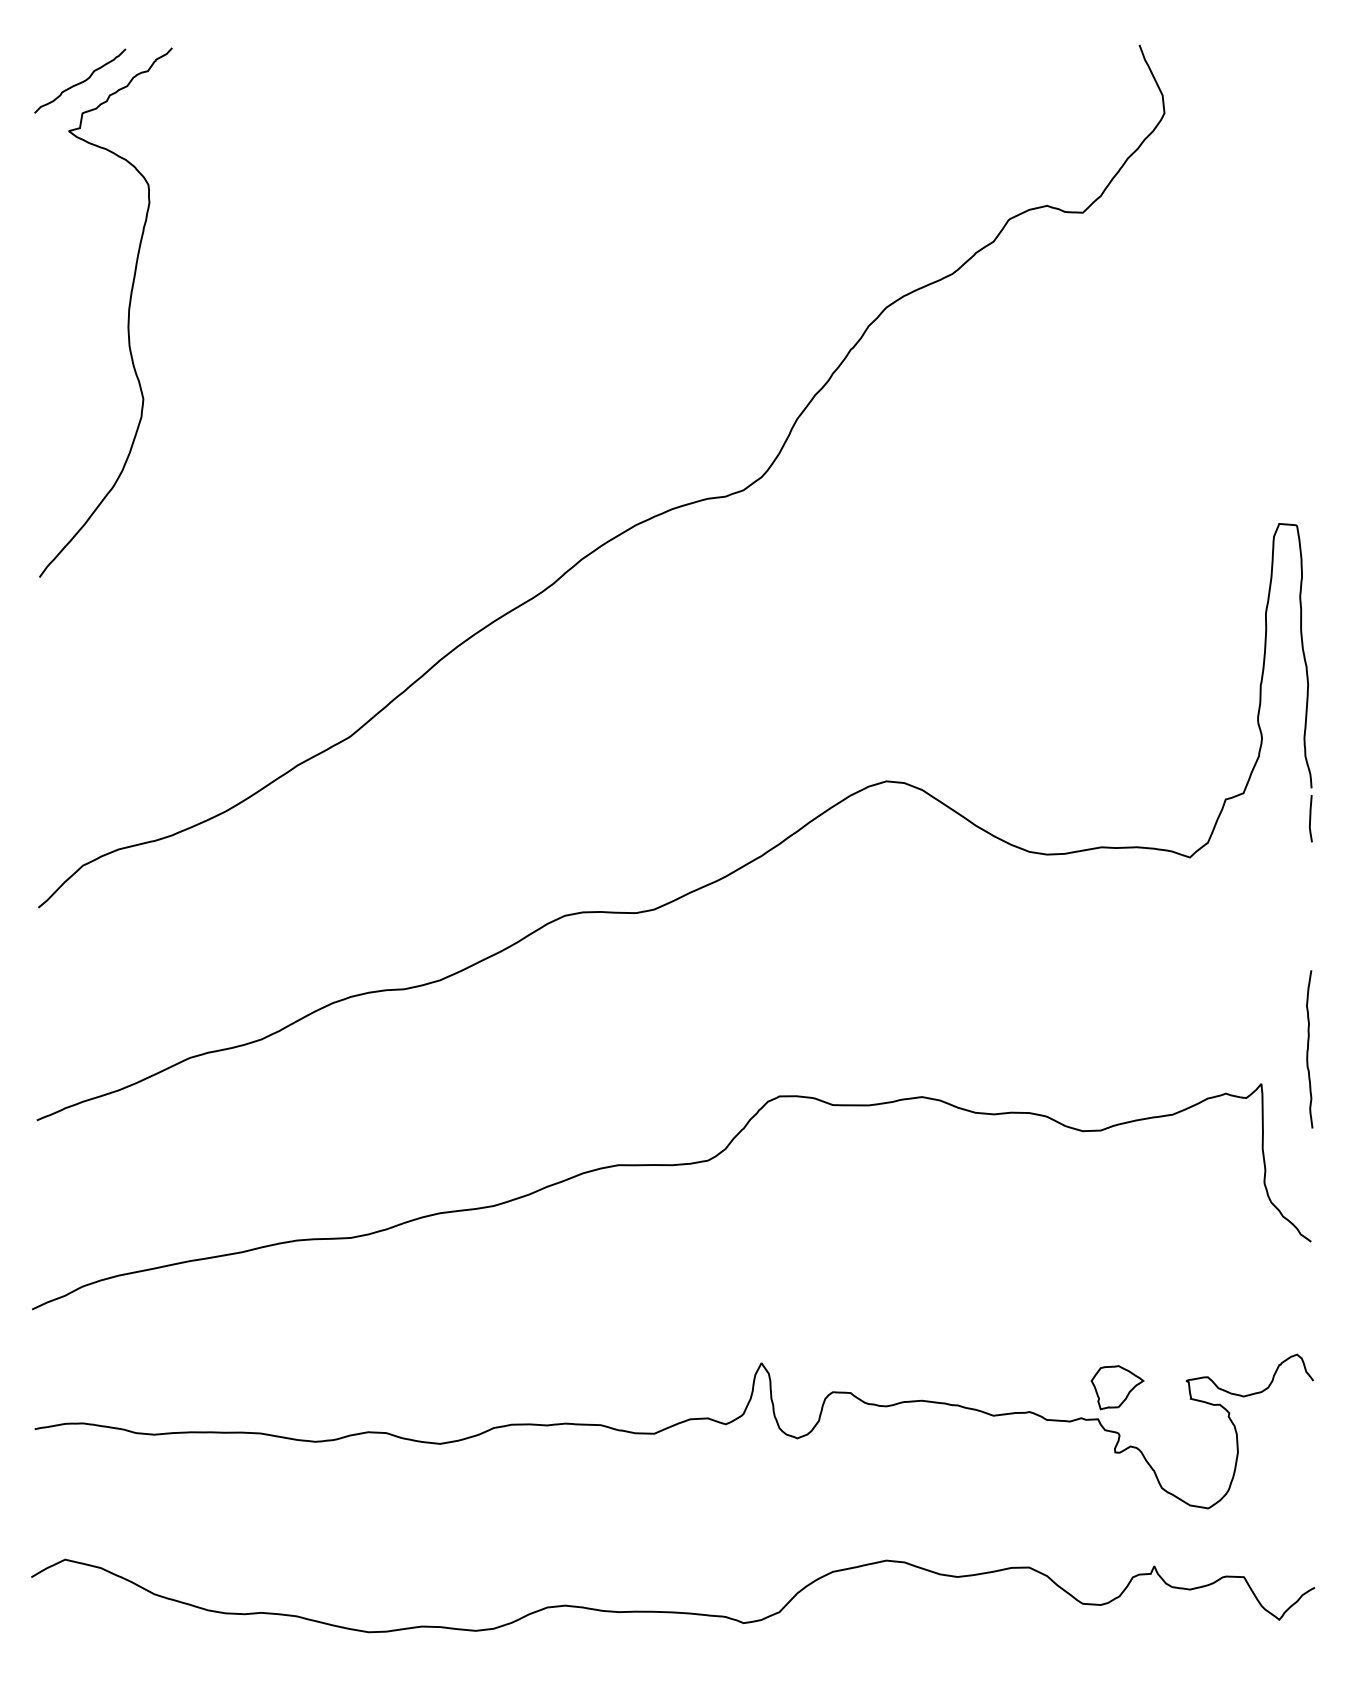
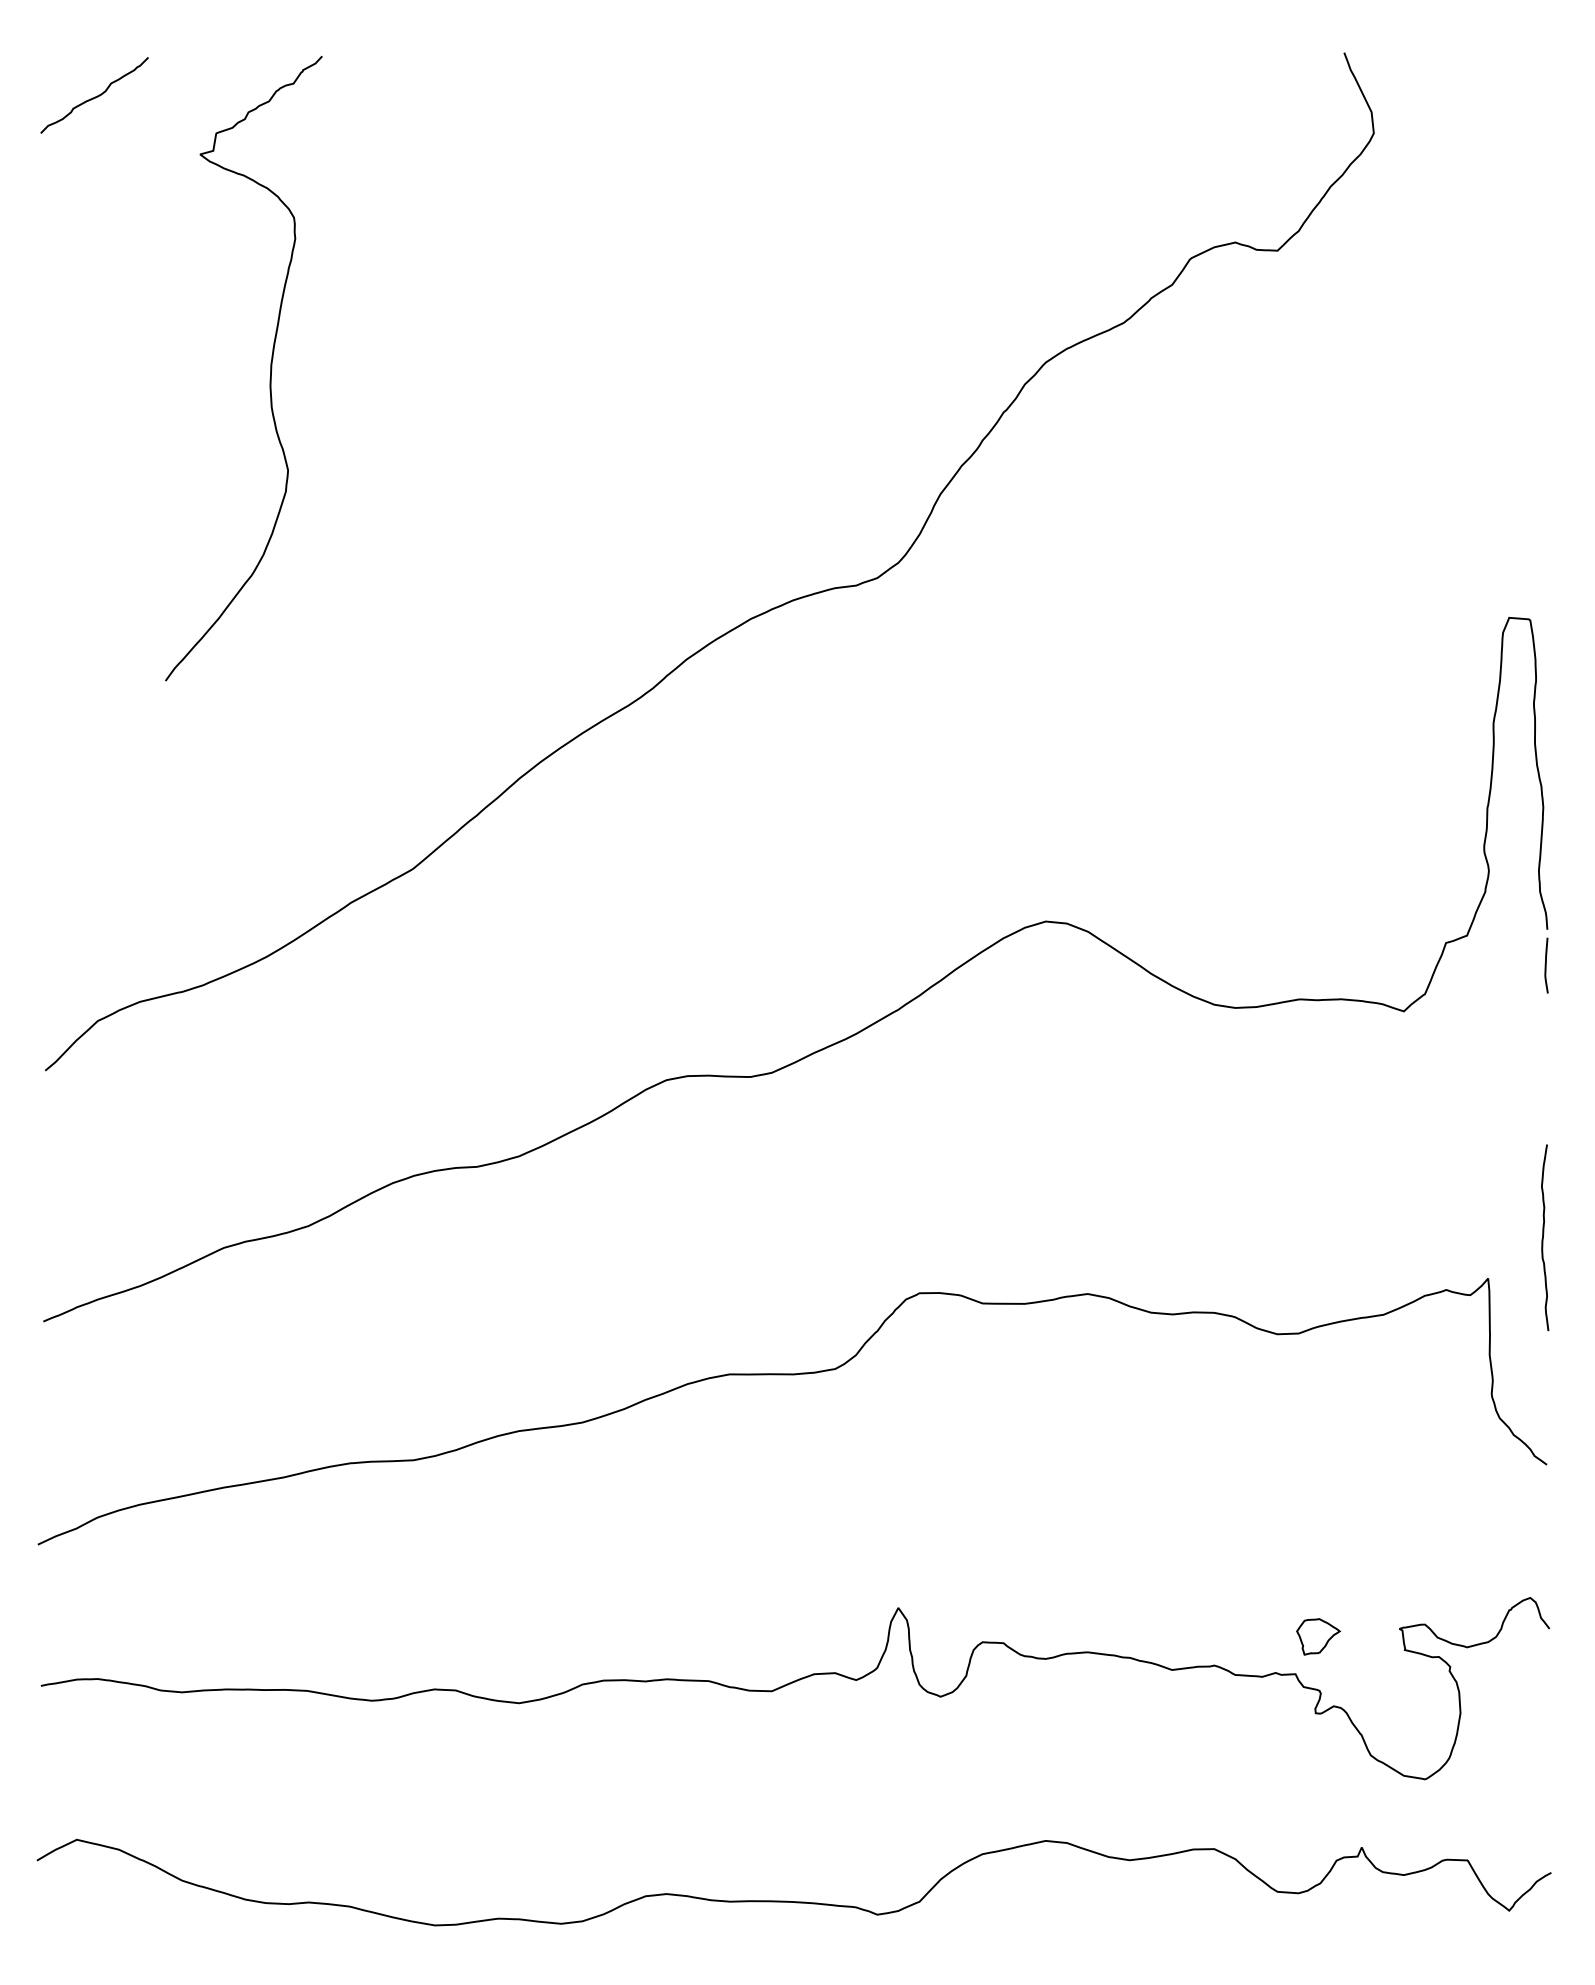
curve: (128, 312) -> (270, 368), moved
part: (1117, 1387) -> (1318, 1636), size x0.7

